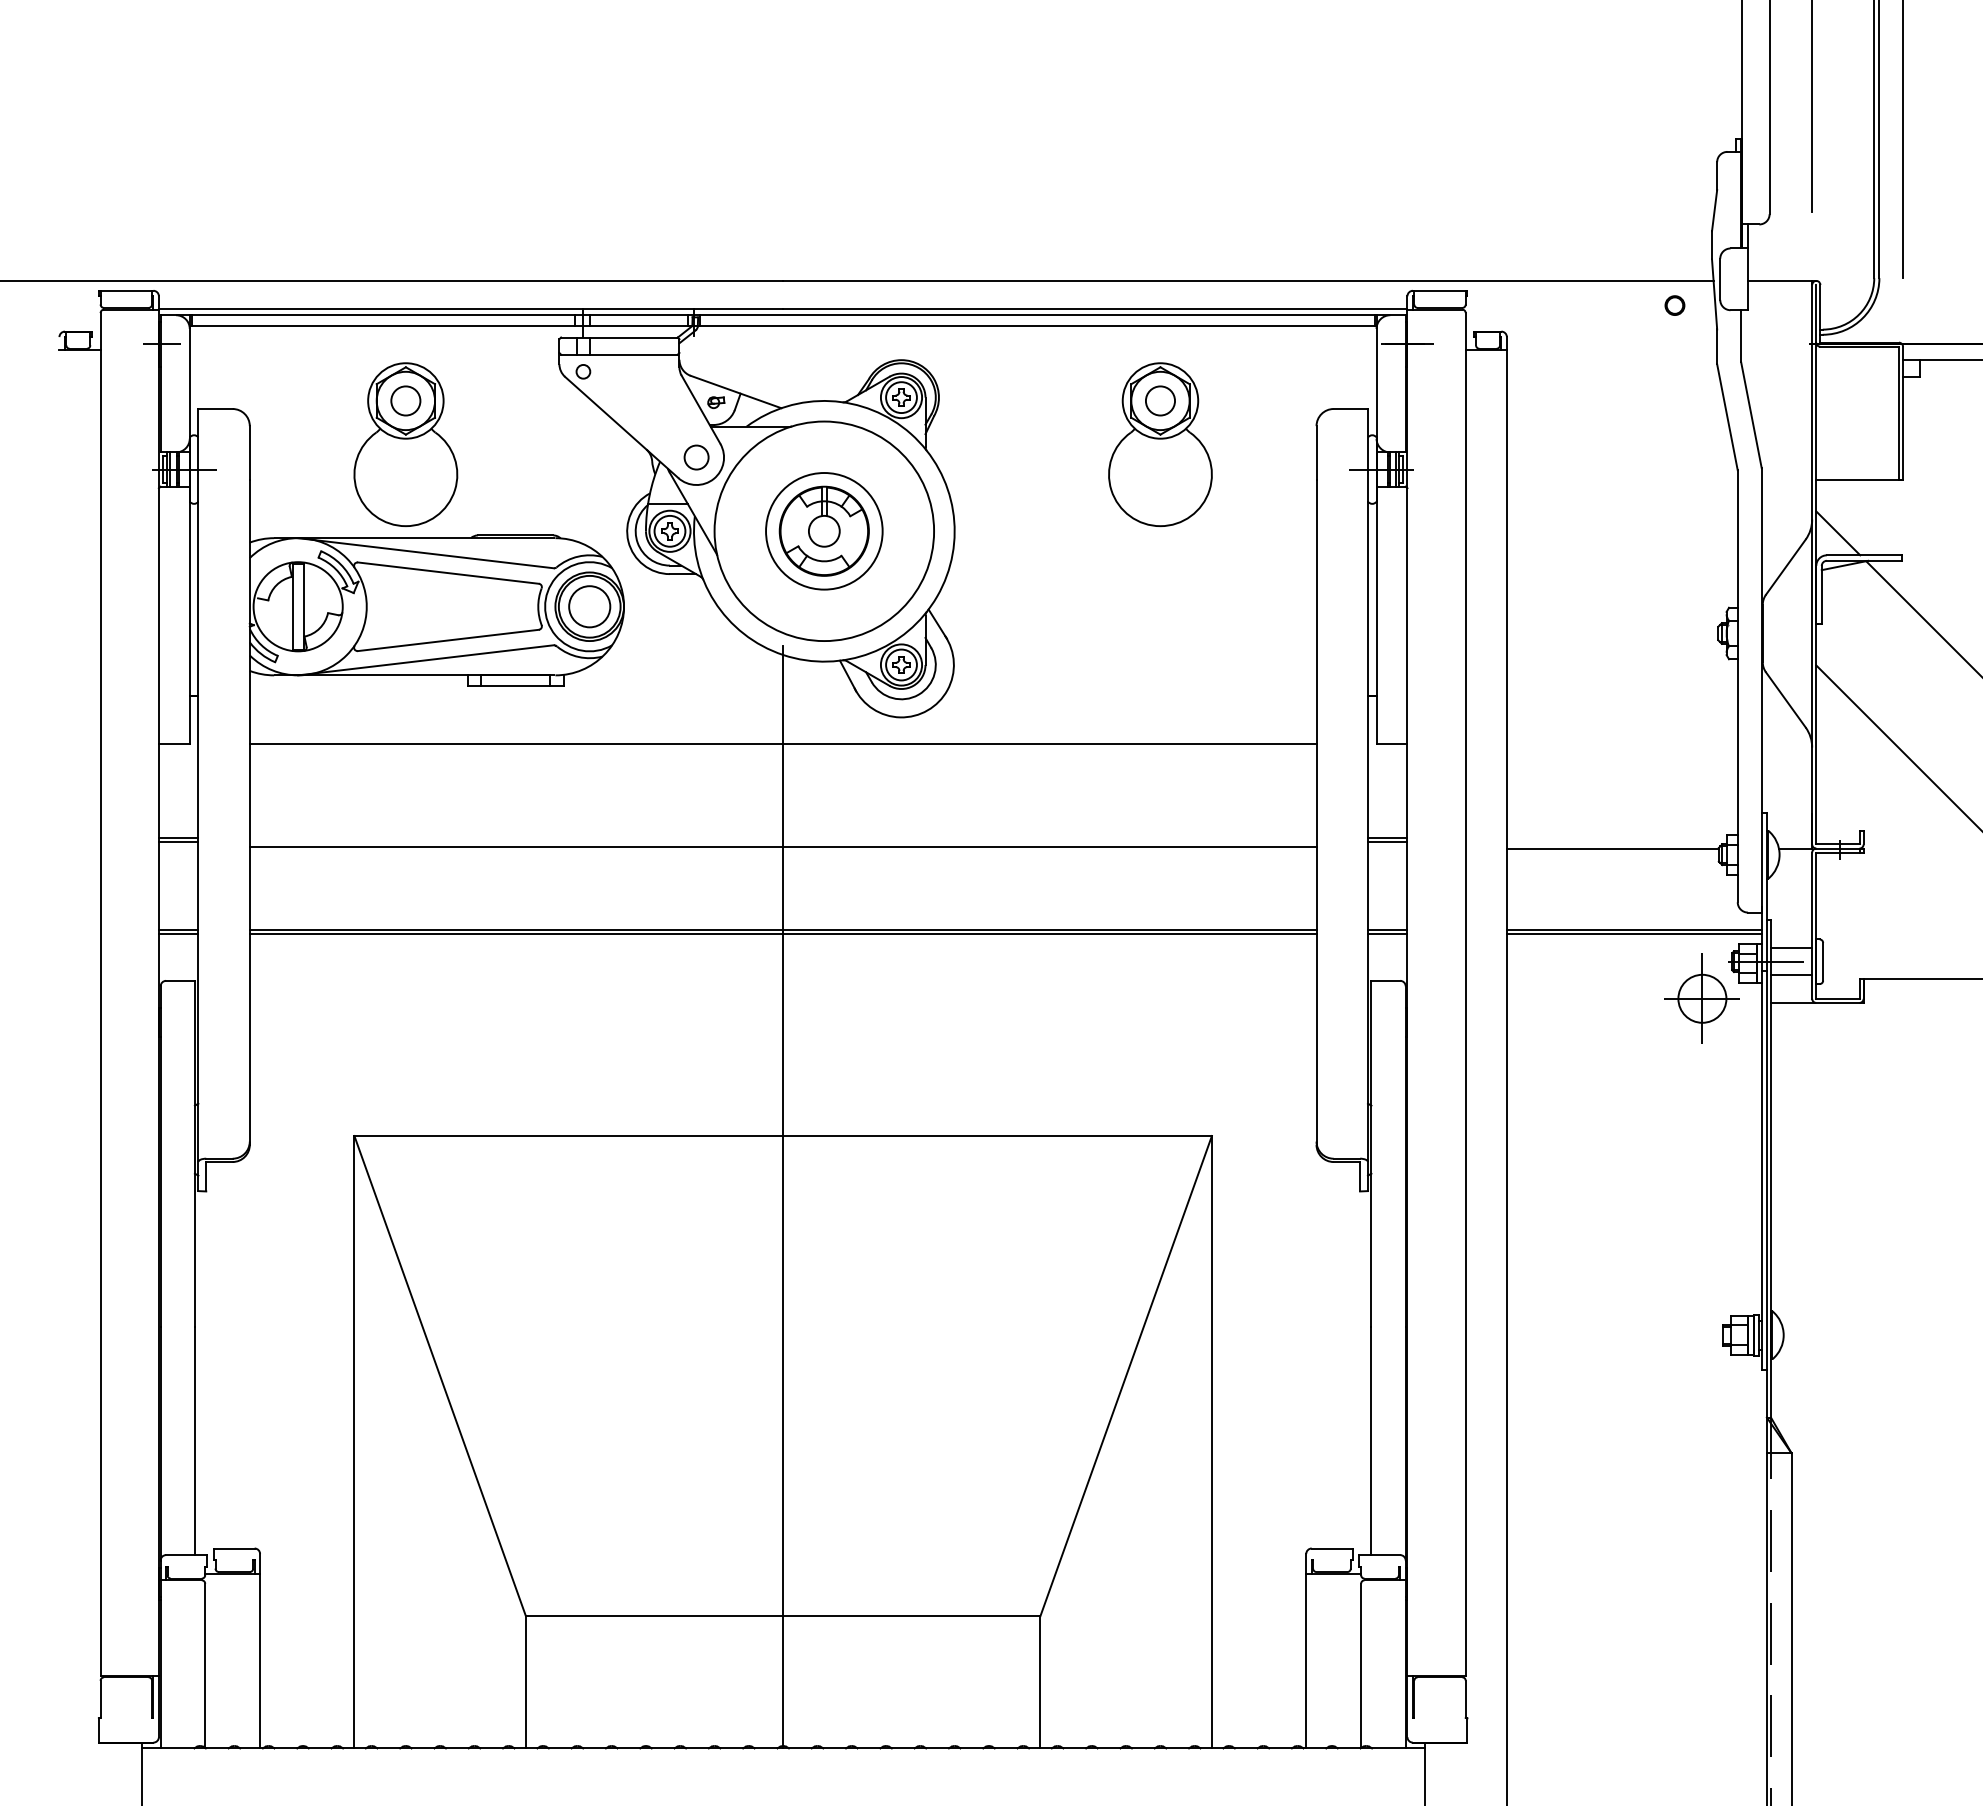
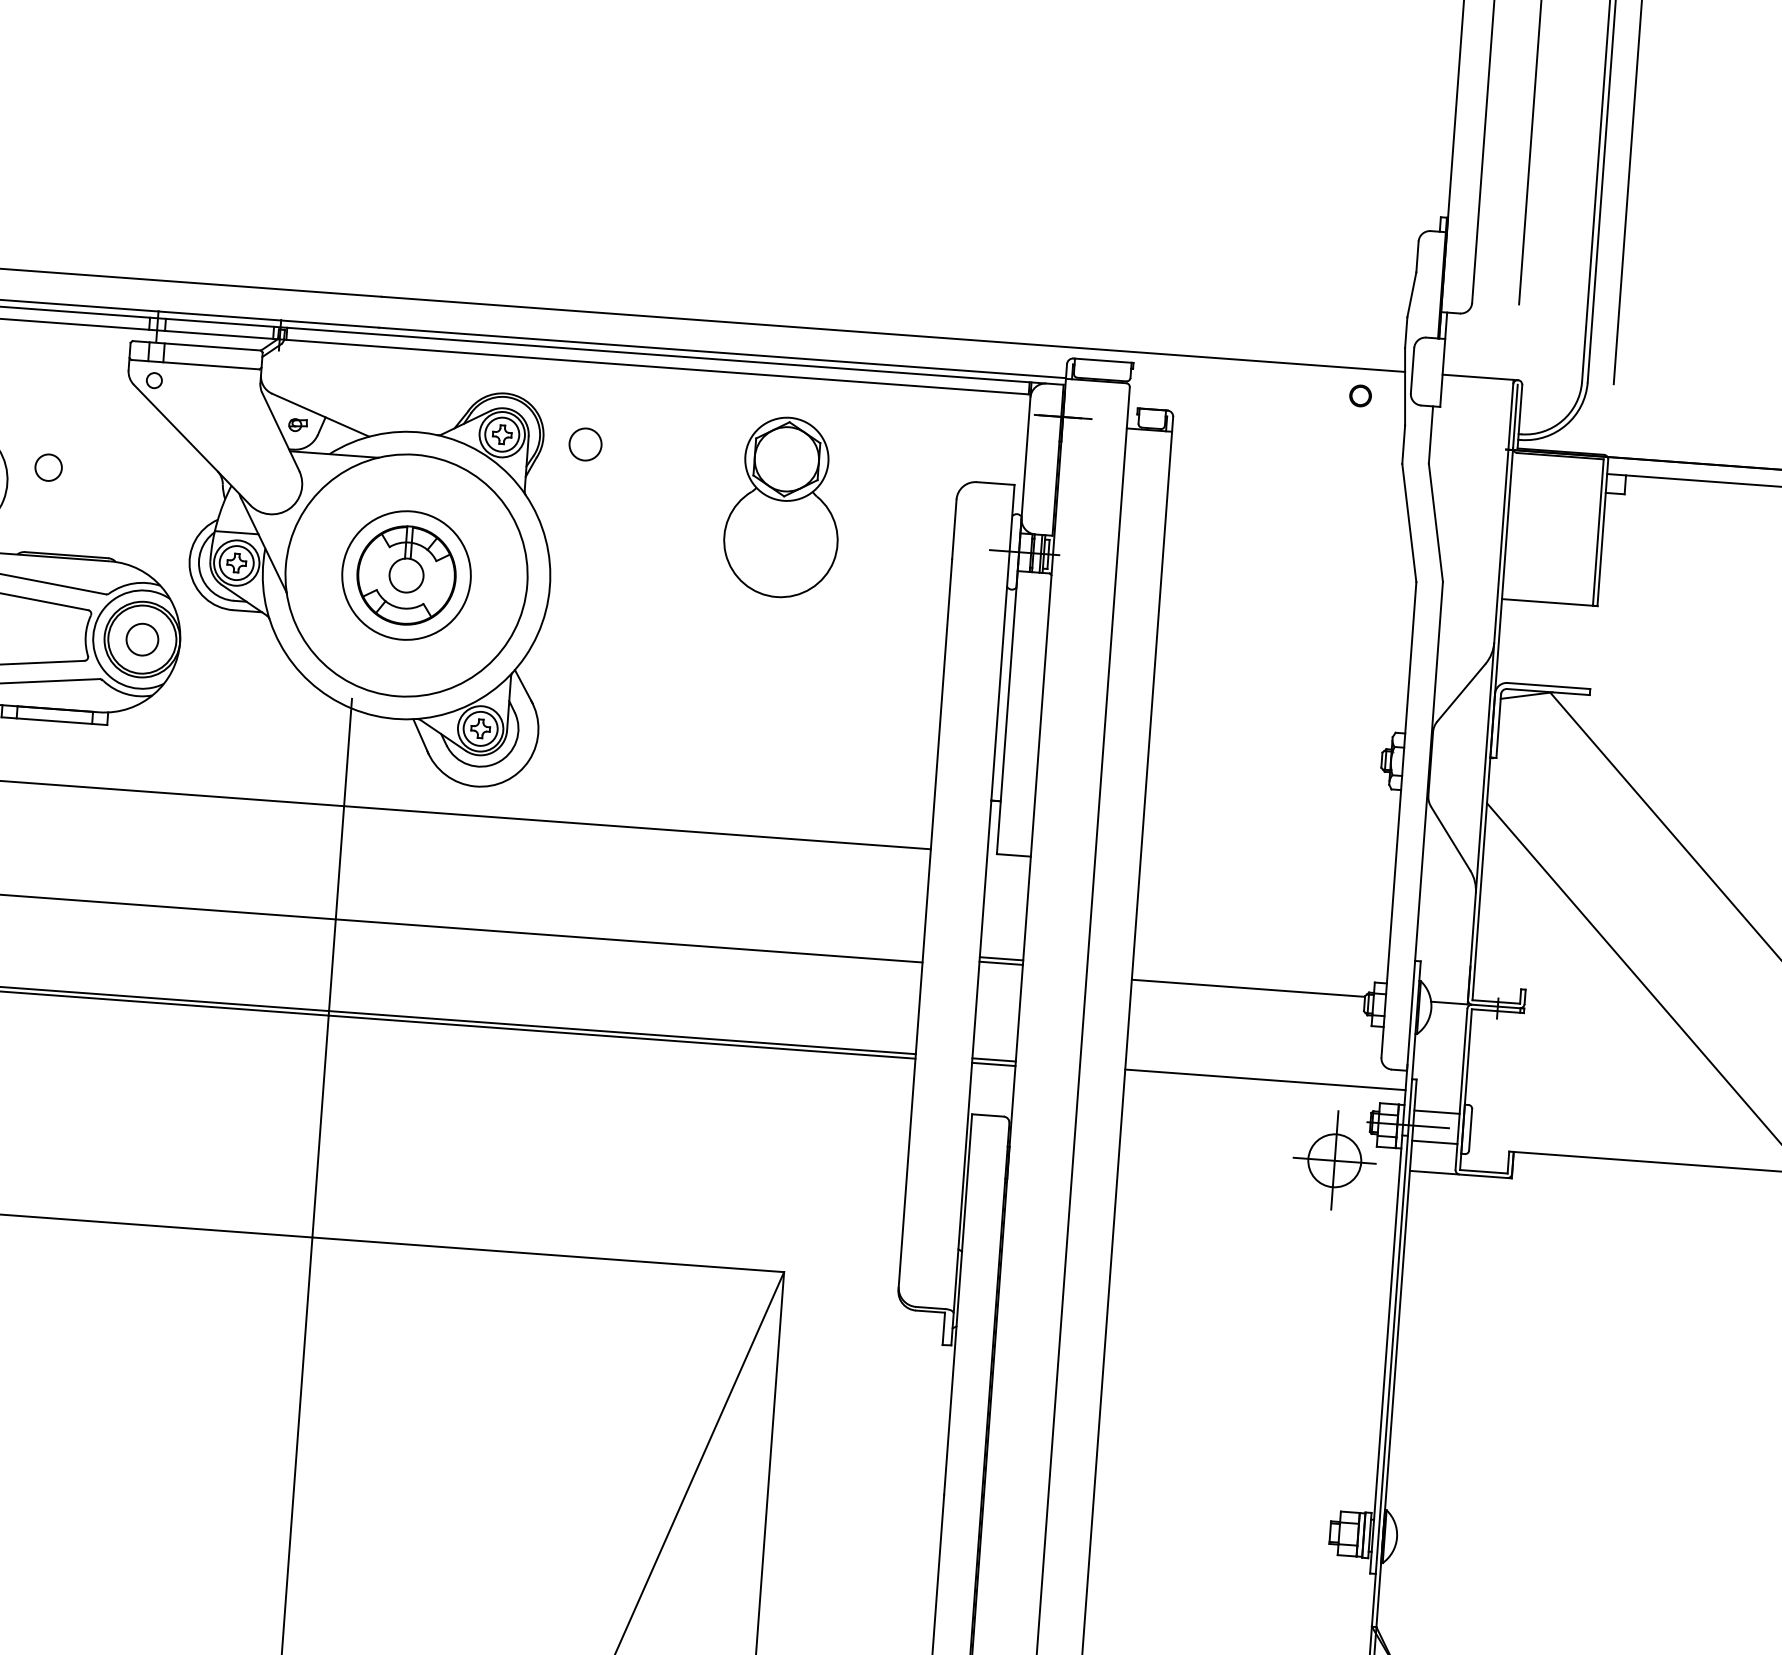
circle: (1160, 400) -> (585, 444), moved
circle: (696, 457) -> (48, 467), moved
line: (1838, 533) -> (1522, 659), removed
circle: (589, 606) -> (142, 639), size x0.7
line: (1633, 934) -> (1264, 1084), removed

